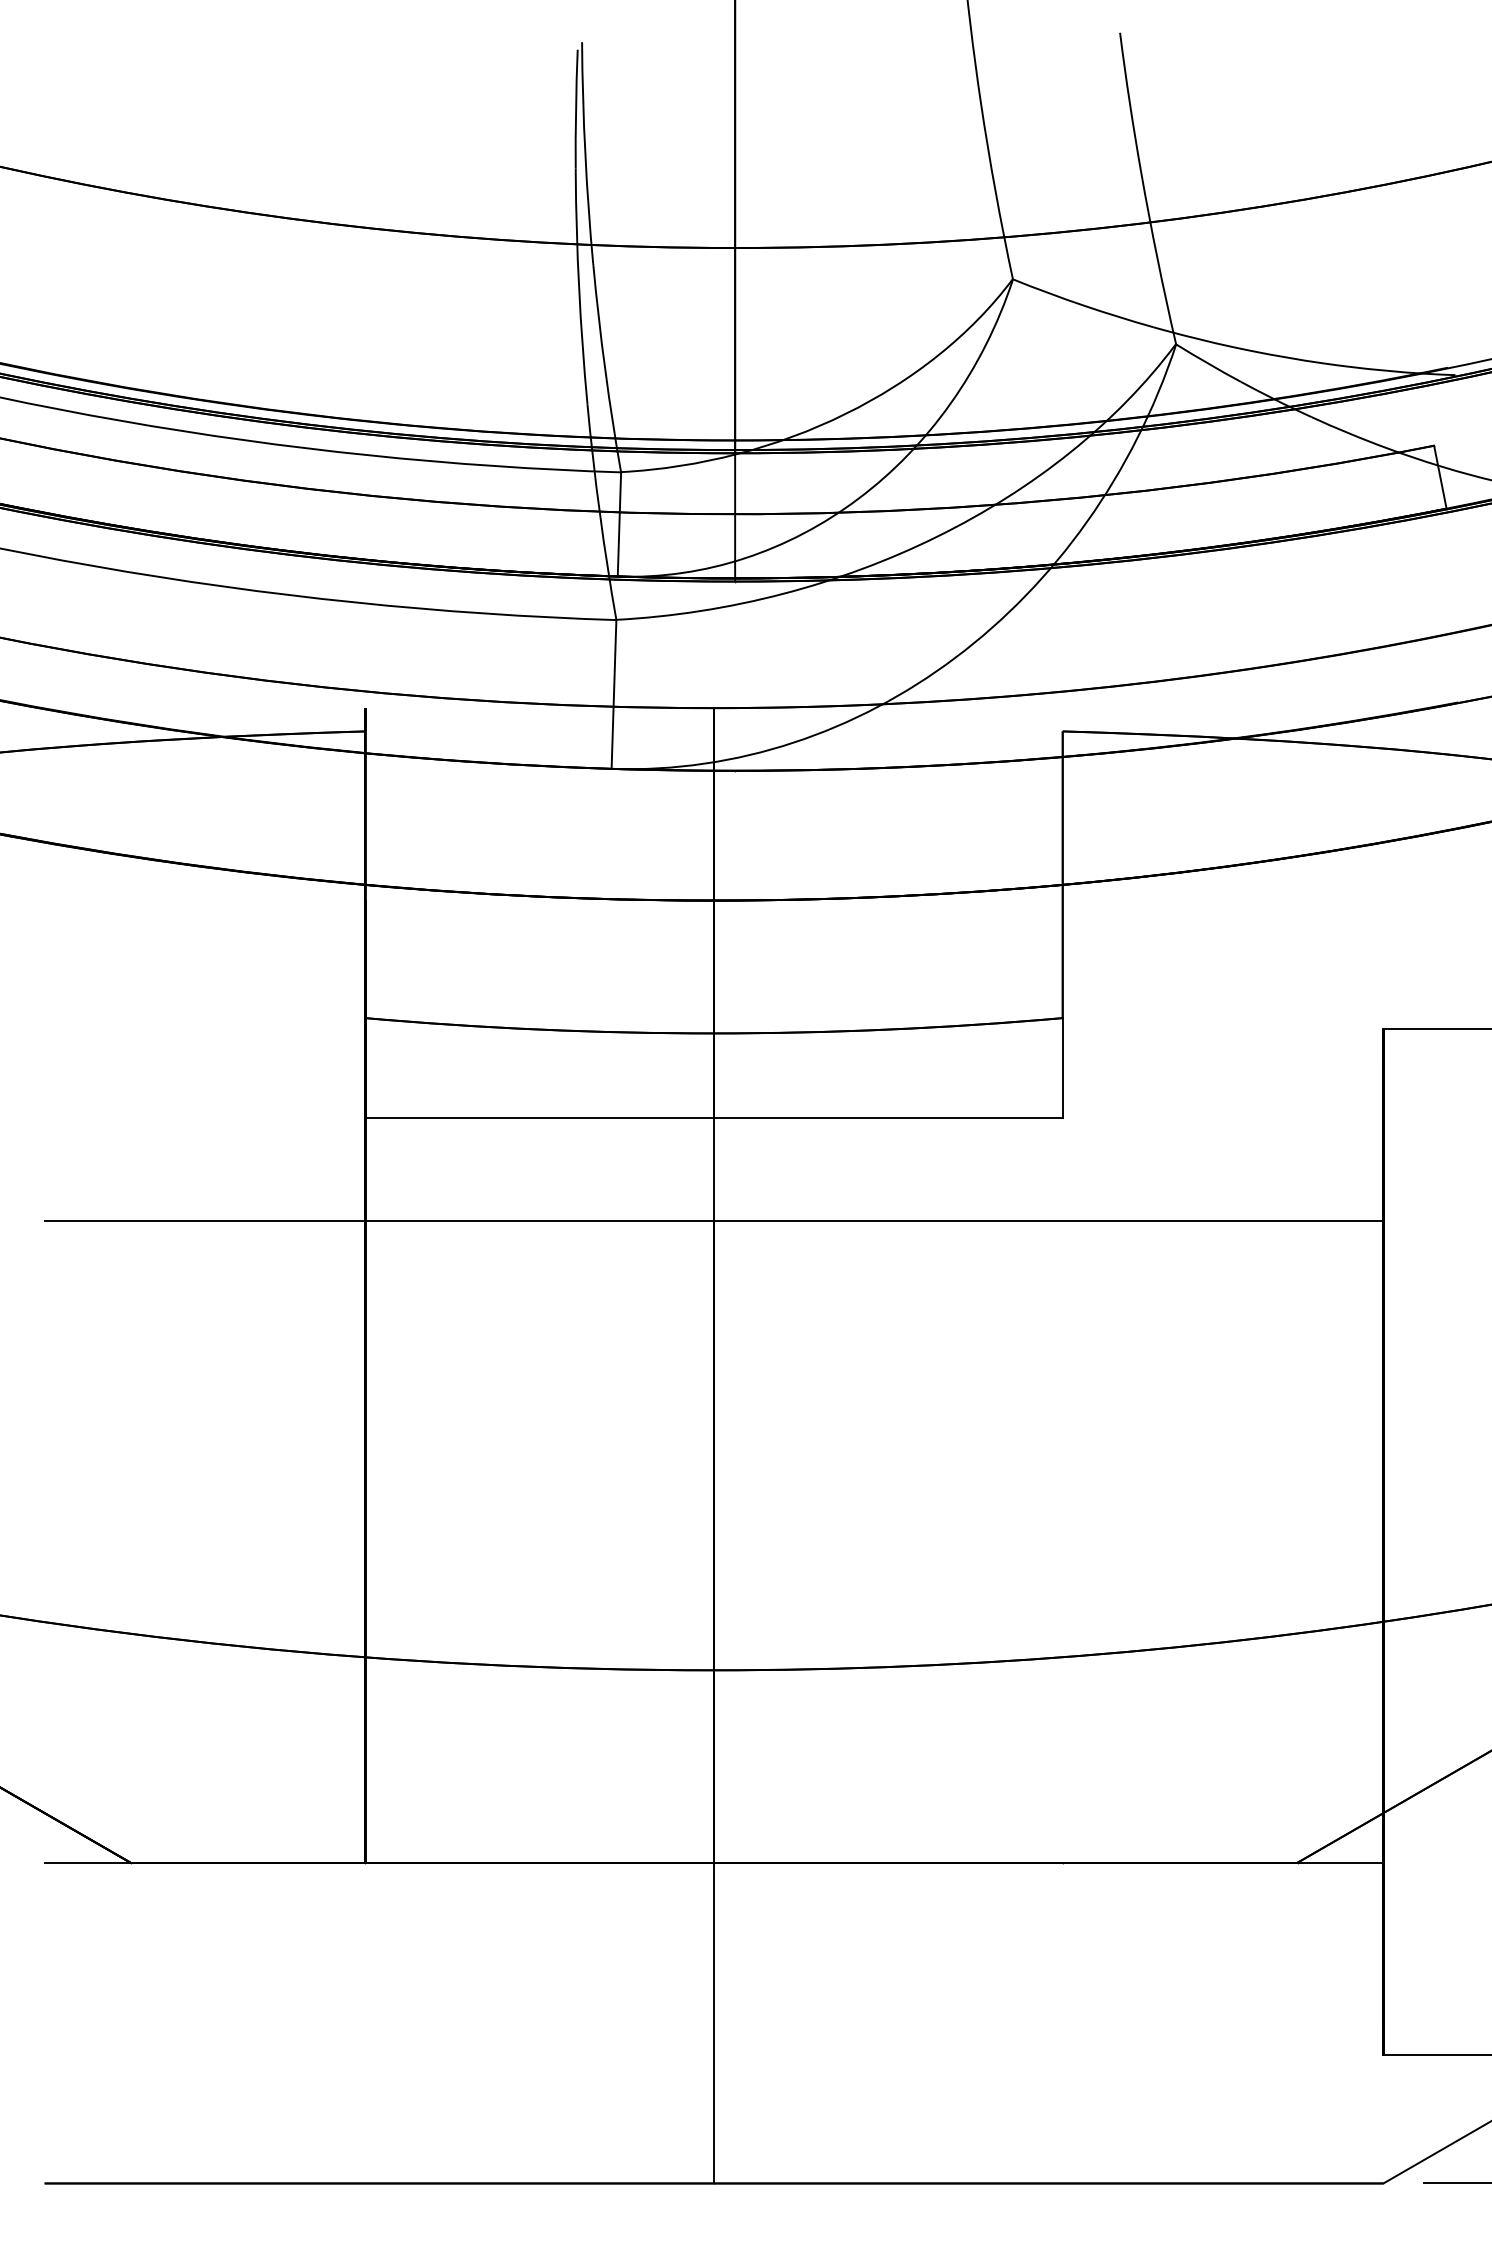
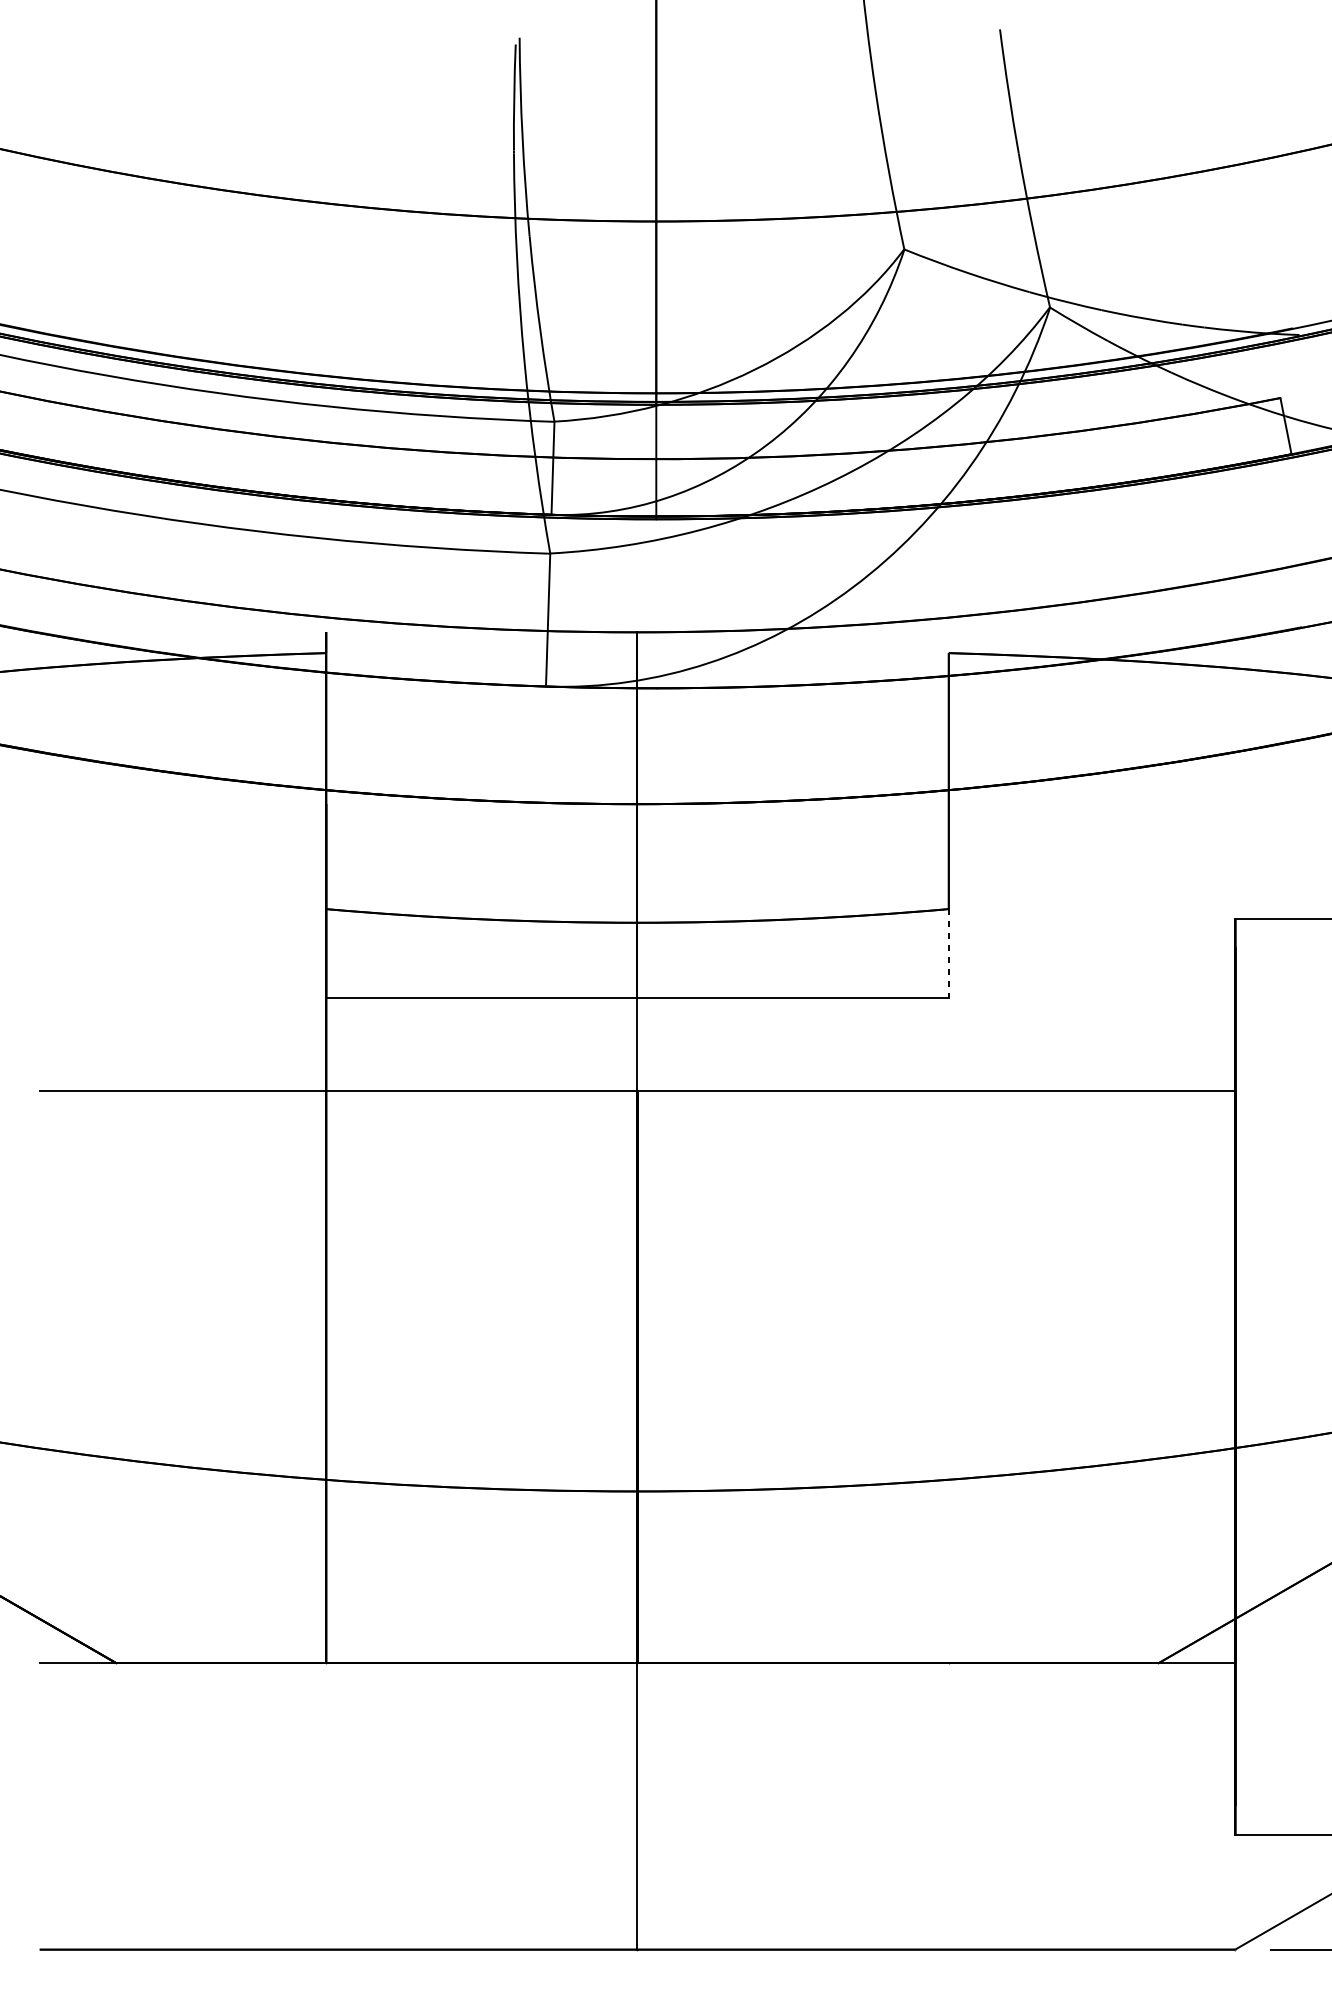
line: (1062, 1067) -> (948, 953), solid -> dashed

